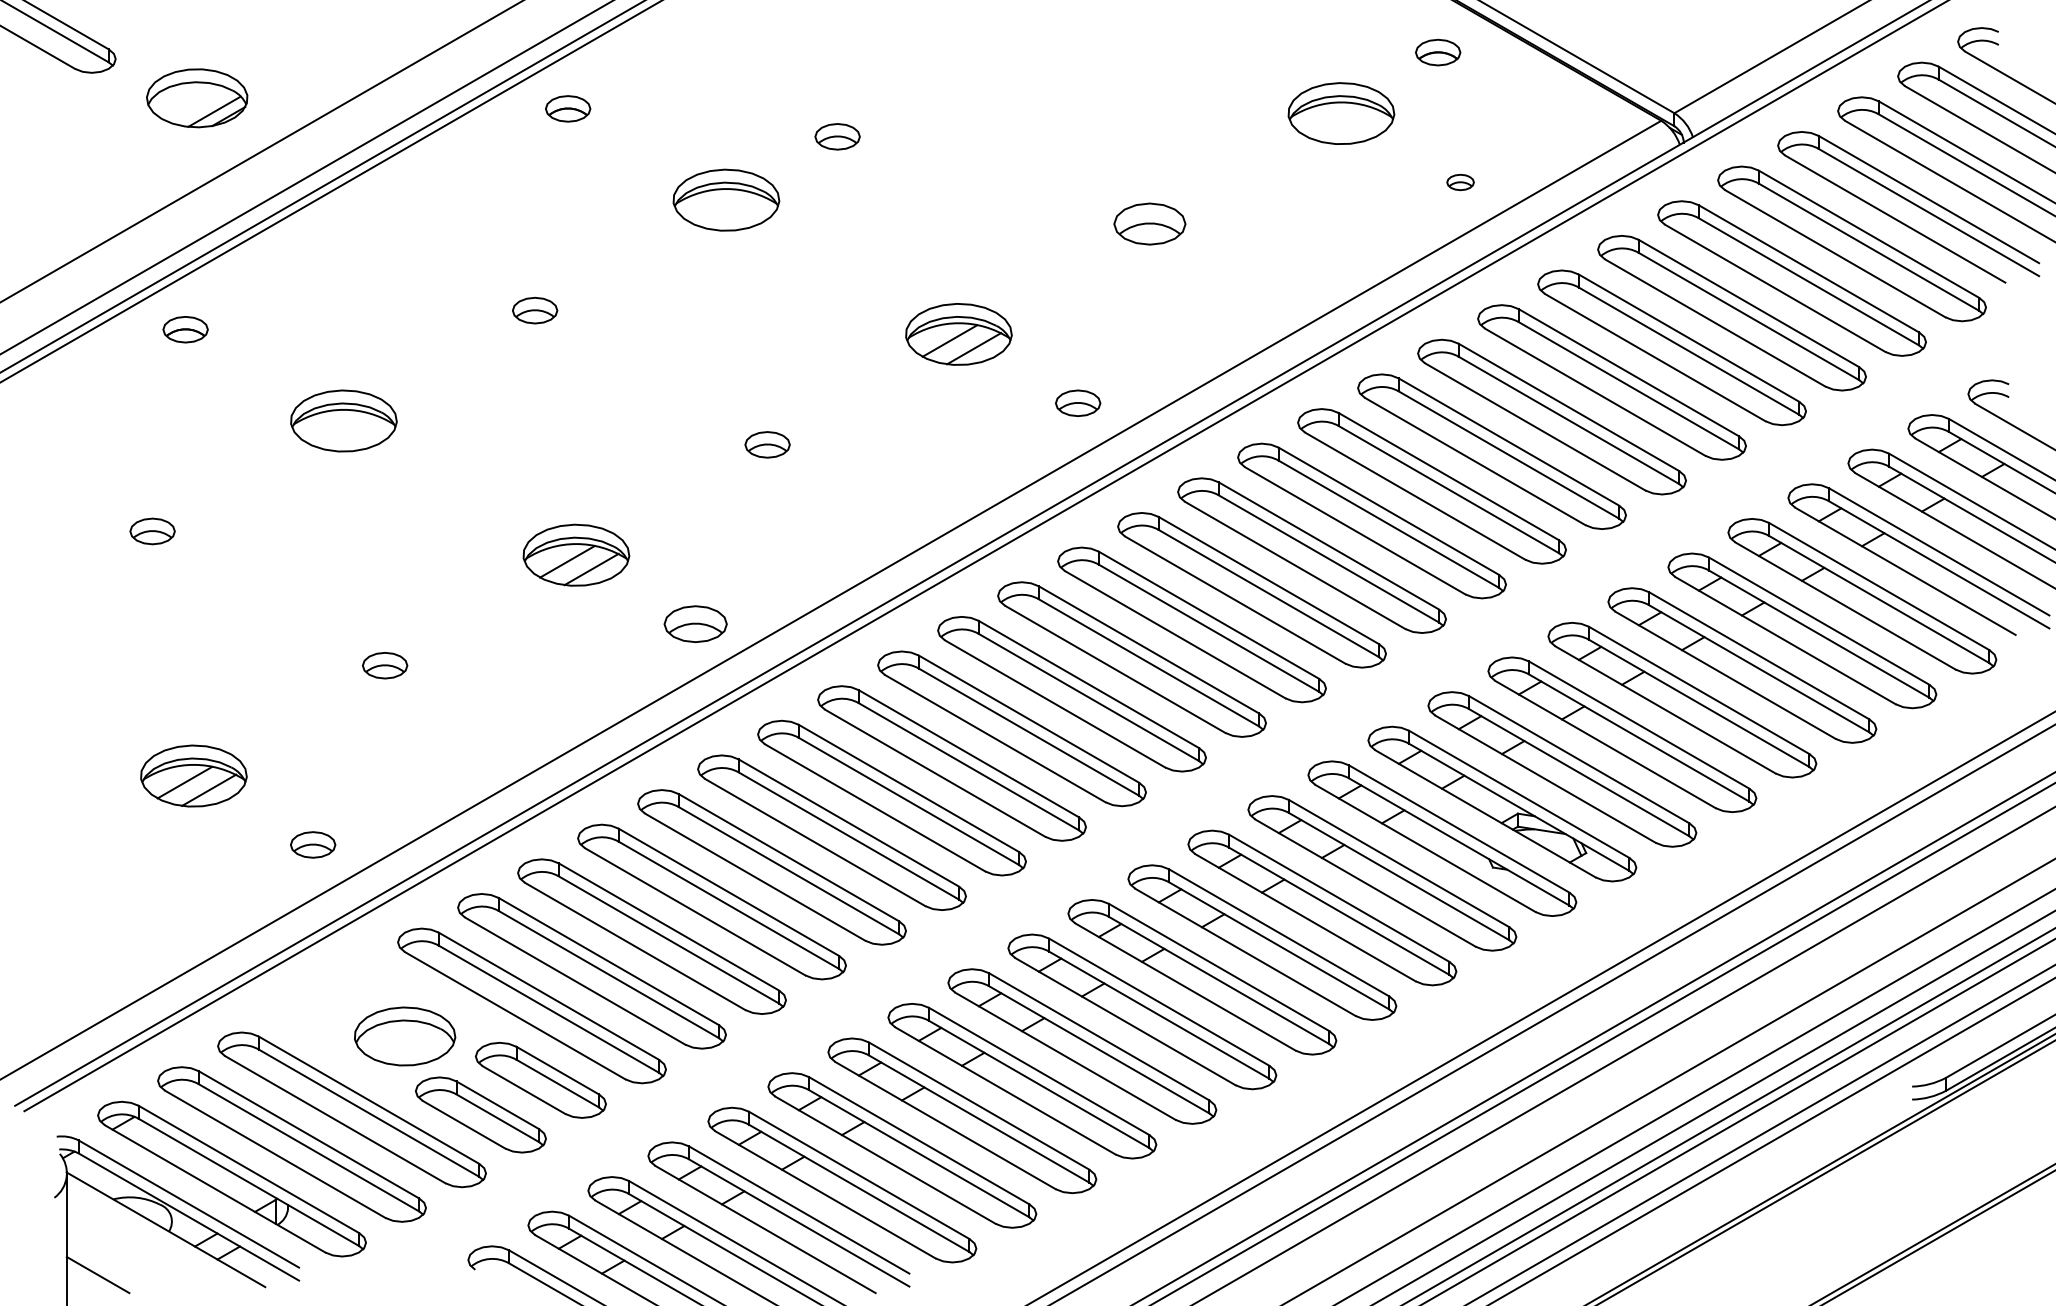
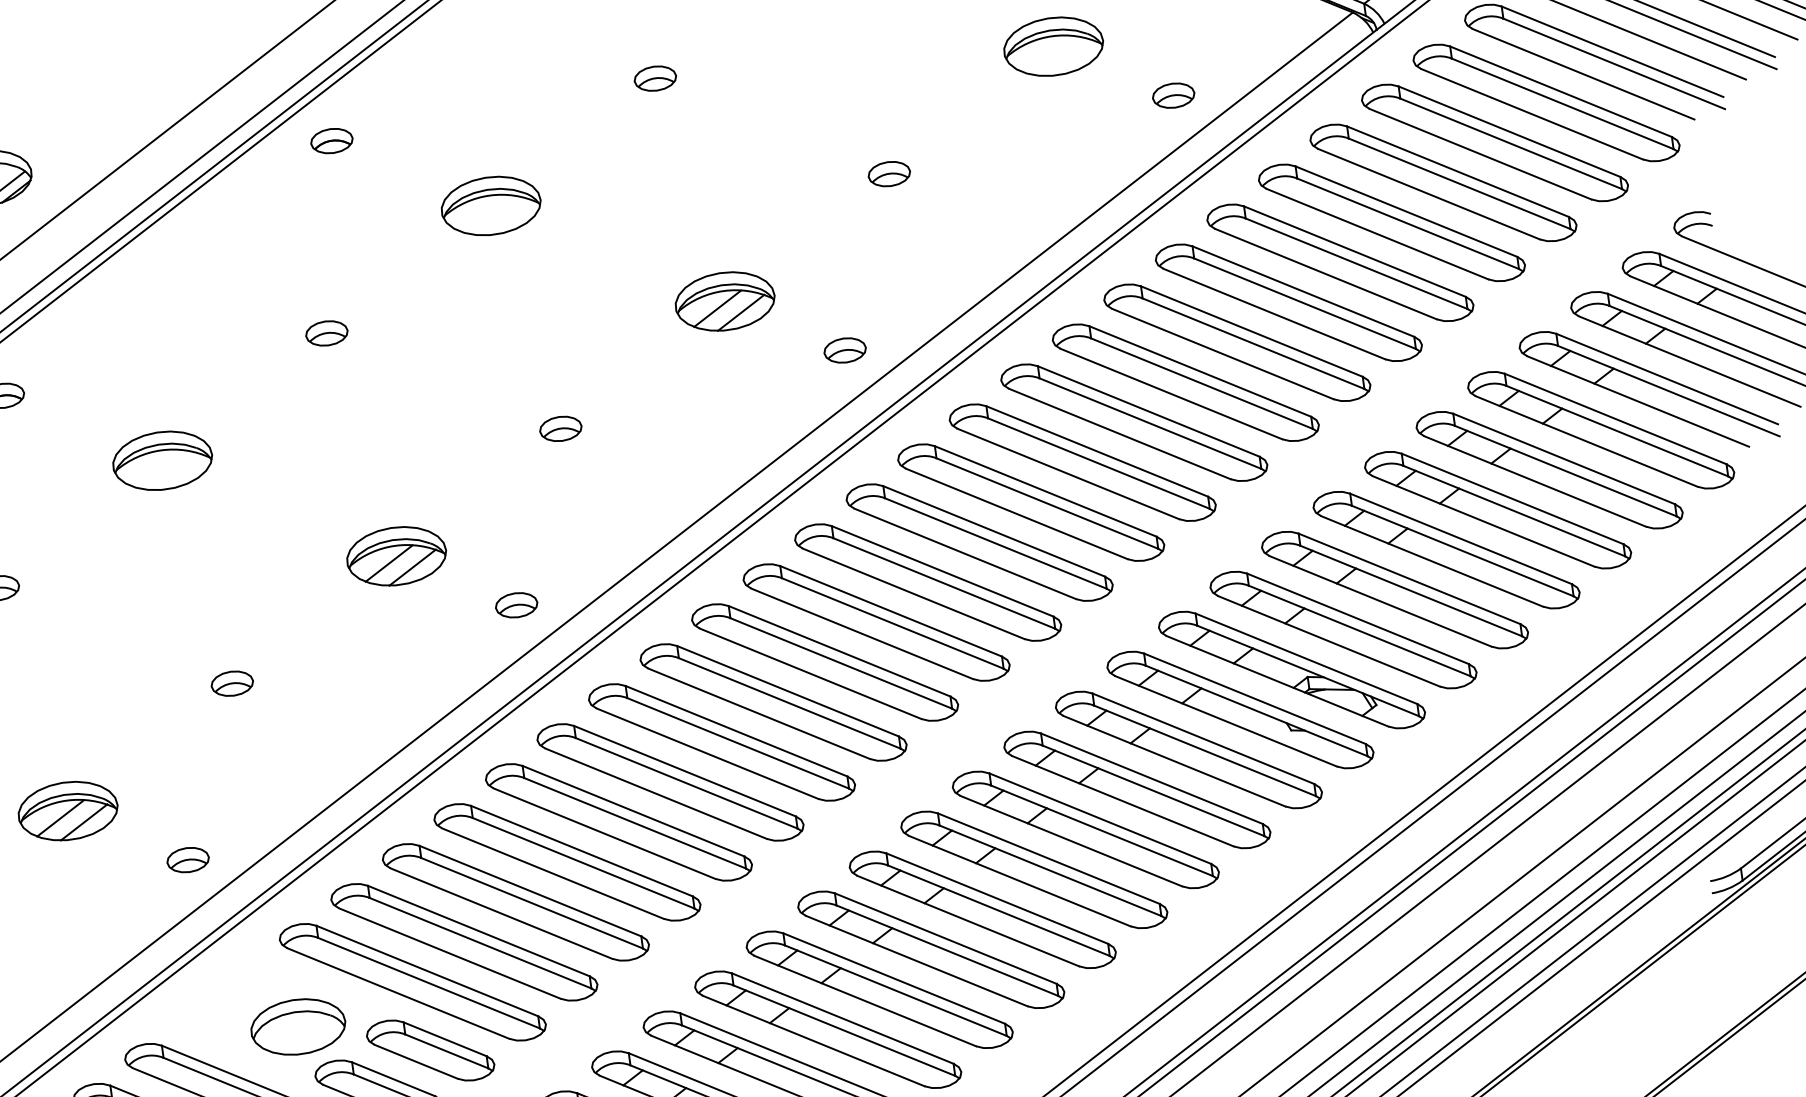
part: (837, 136) -> (655, 78), moved
part: (1460, 182) -> (1173, 95), size x1.67
part: (1150, 223) -> (889, 173), size x0.62
part: (695, 623) -> (516, 604), size x0.71

